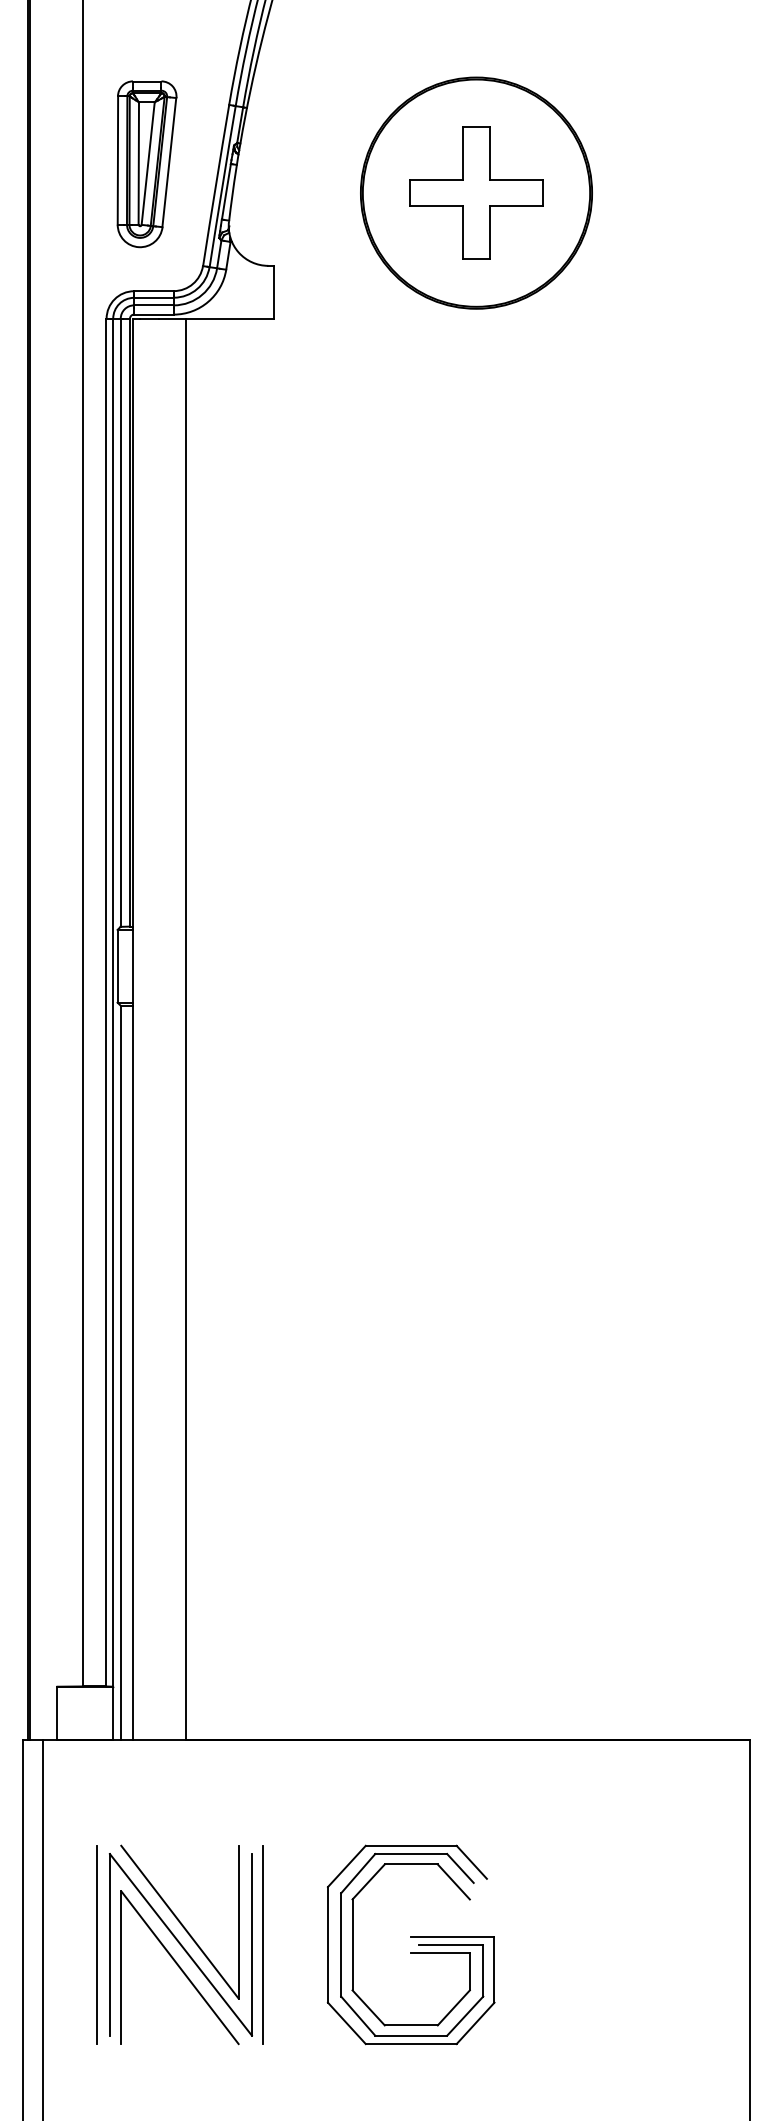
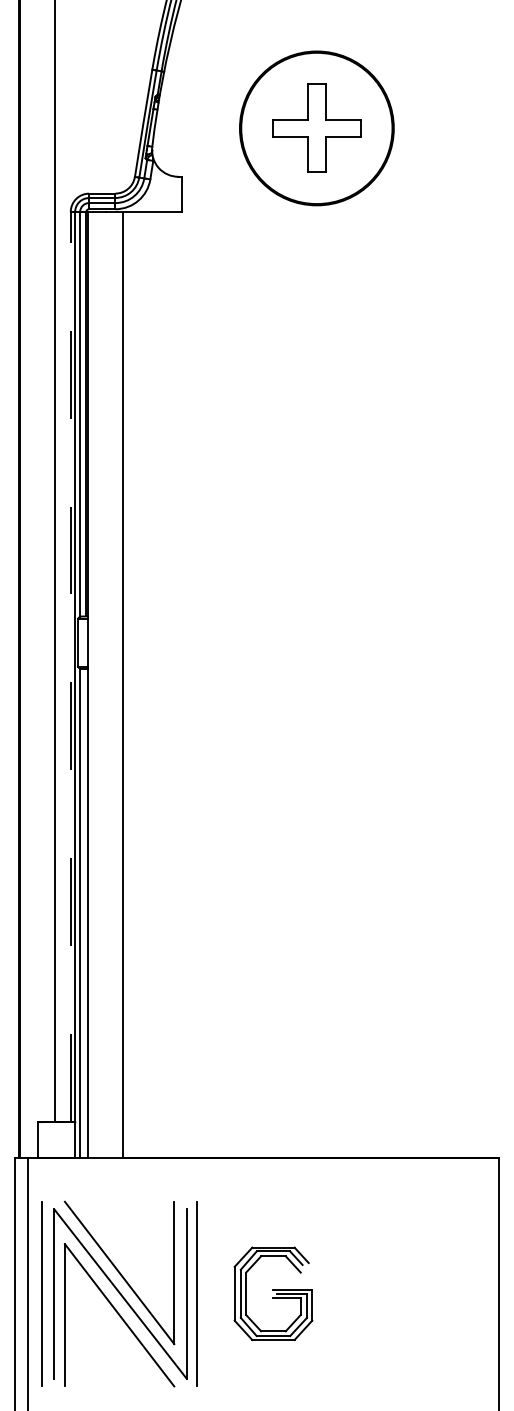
part: (146, 164) -> (97, 109), removed
line: (106, 1001) -> (70, 666), solid -> dashed
part: (179, 1944) -> (119, 1293), size x1.4
part: (411, 1944) -> (273, 1293), size x0.7

